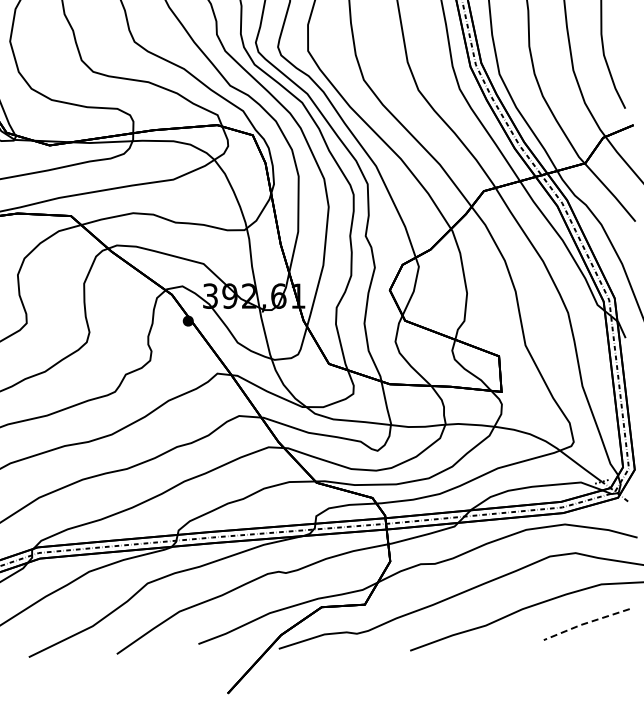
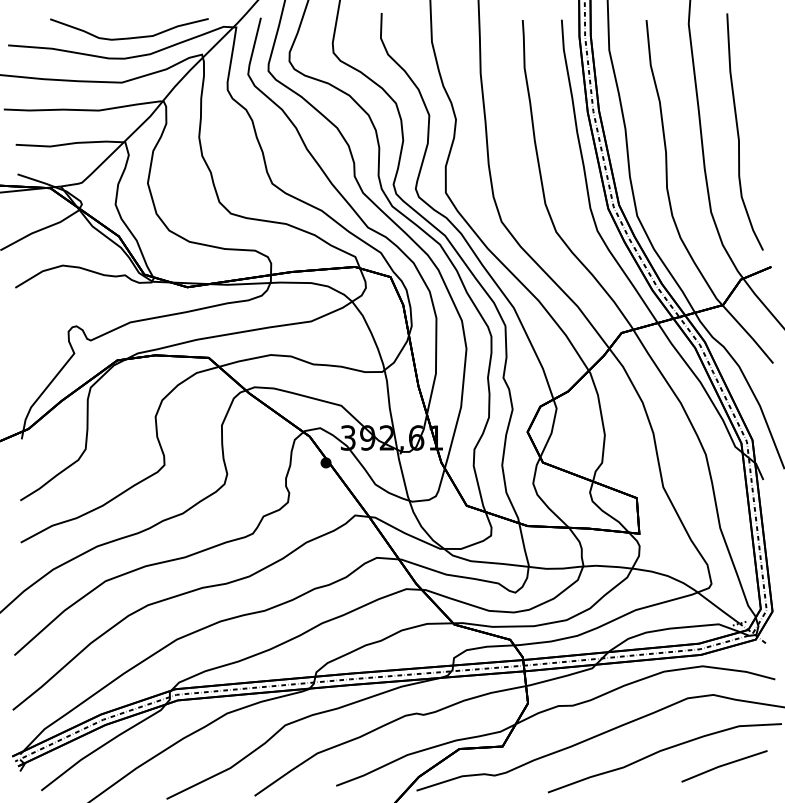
line: (585, 623) -> (723, 765), dashed -> solid

